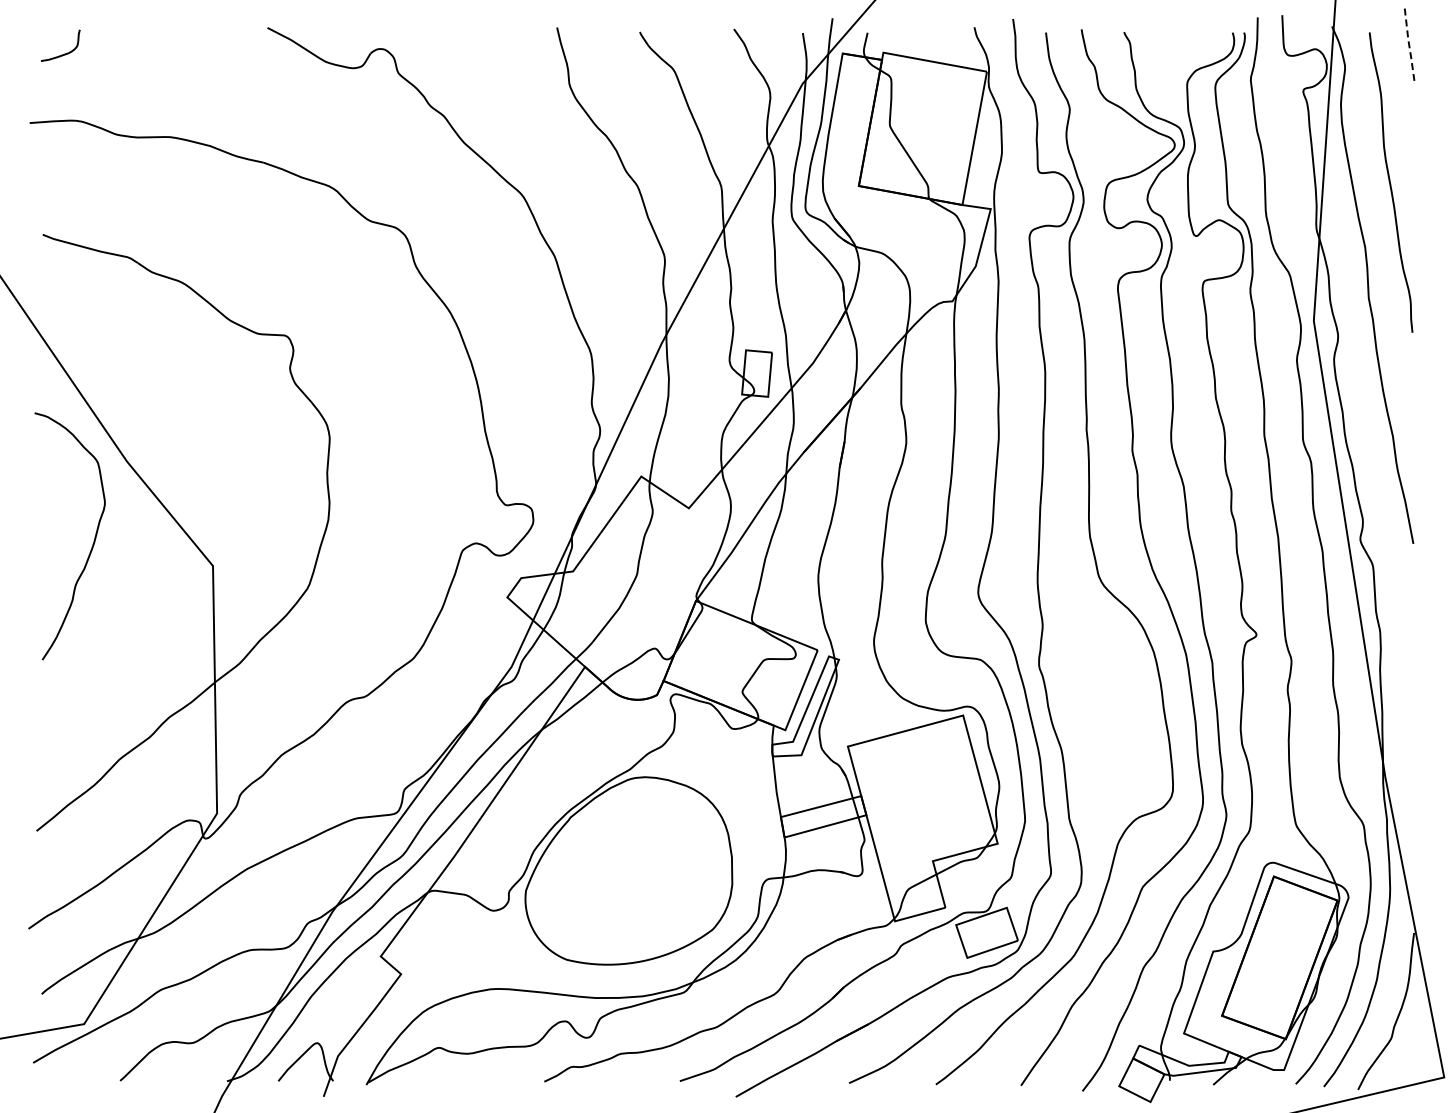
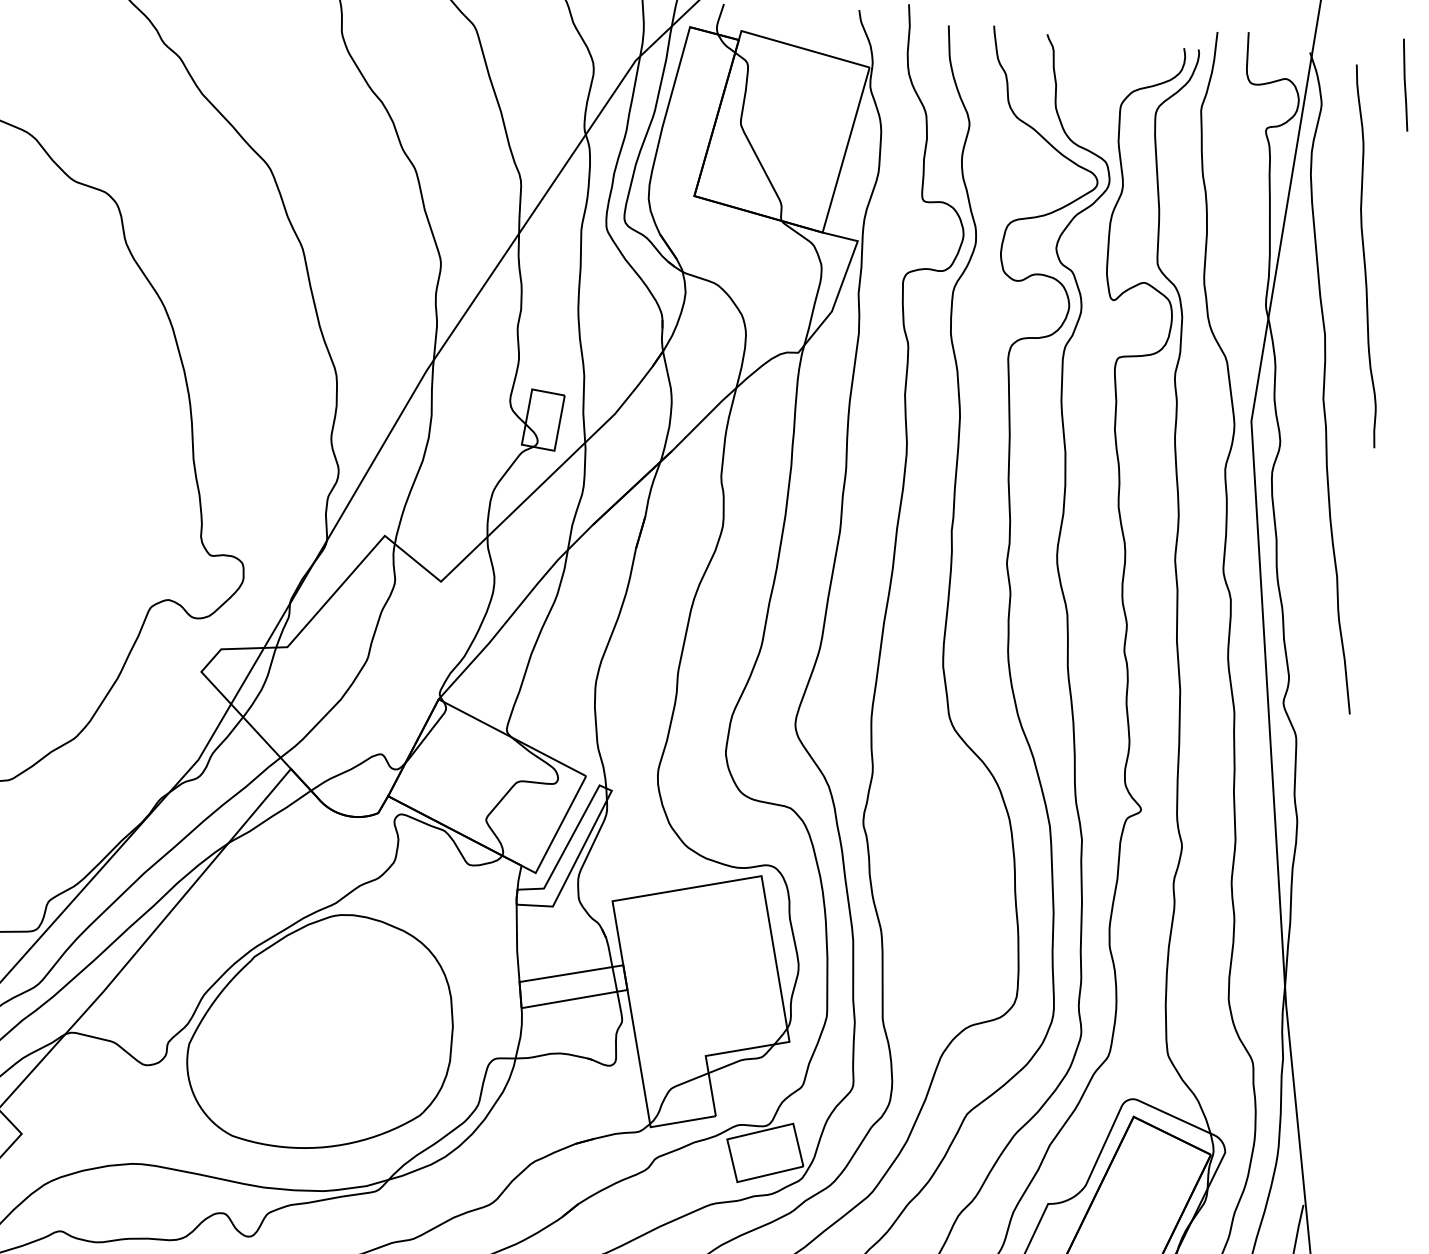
line: (1409, 45) -> (1405, 85), dashed -> solid

